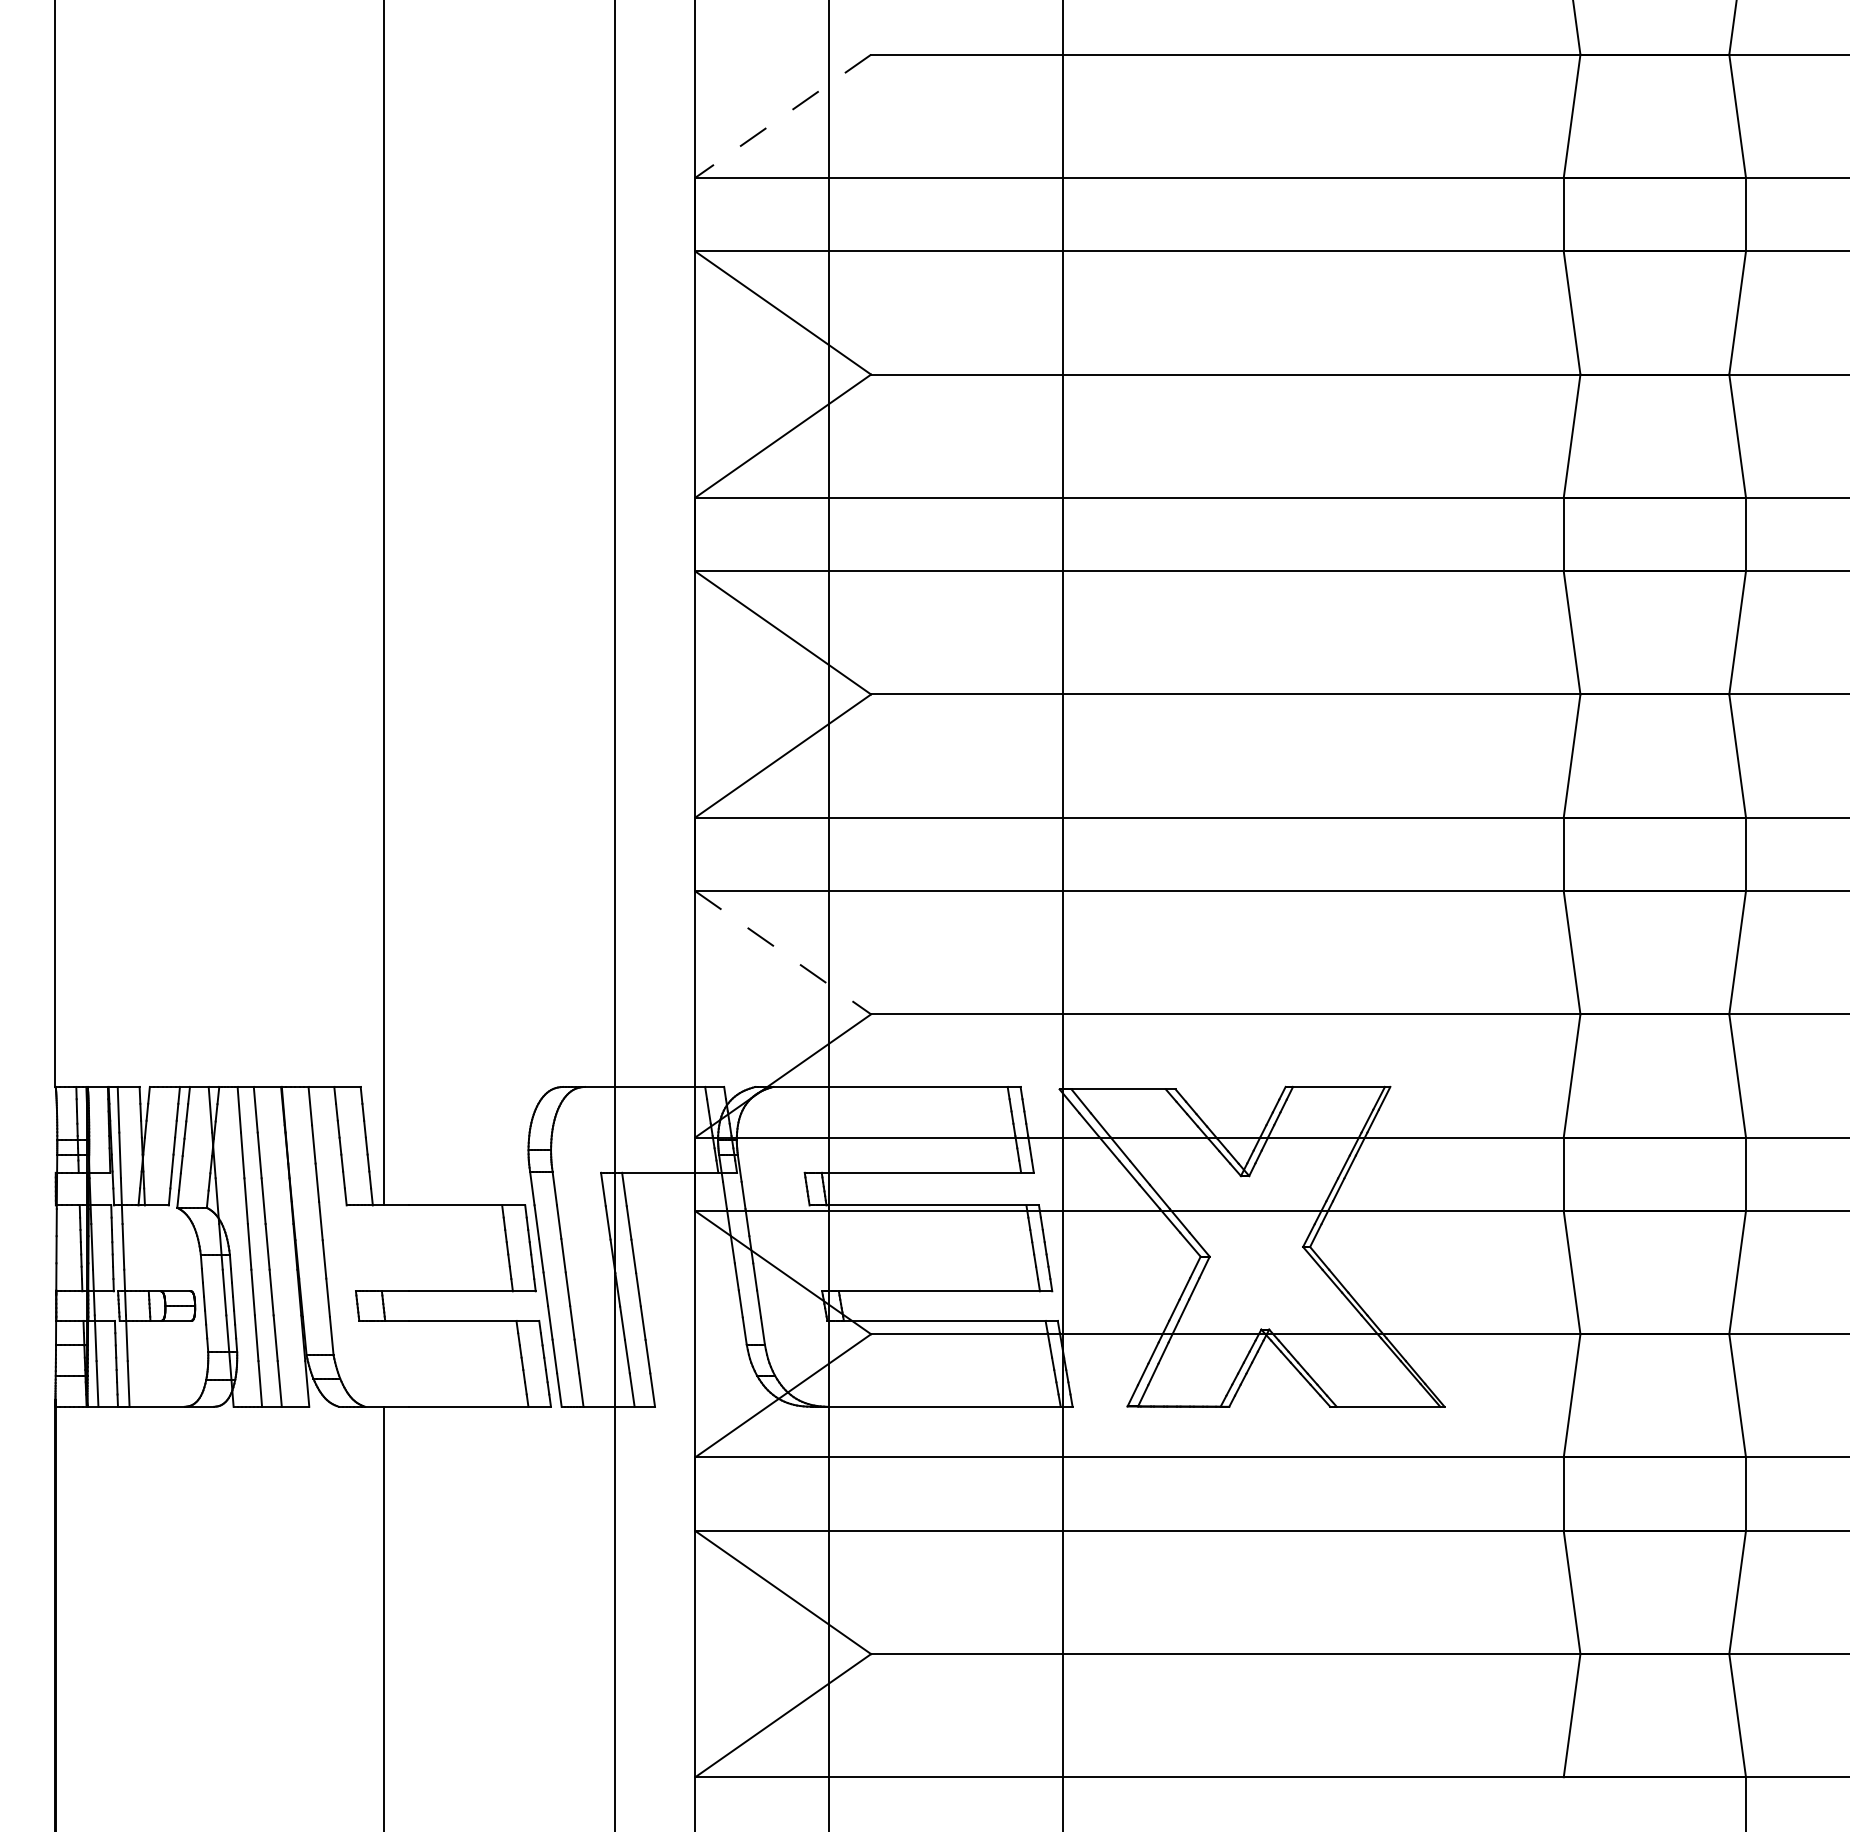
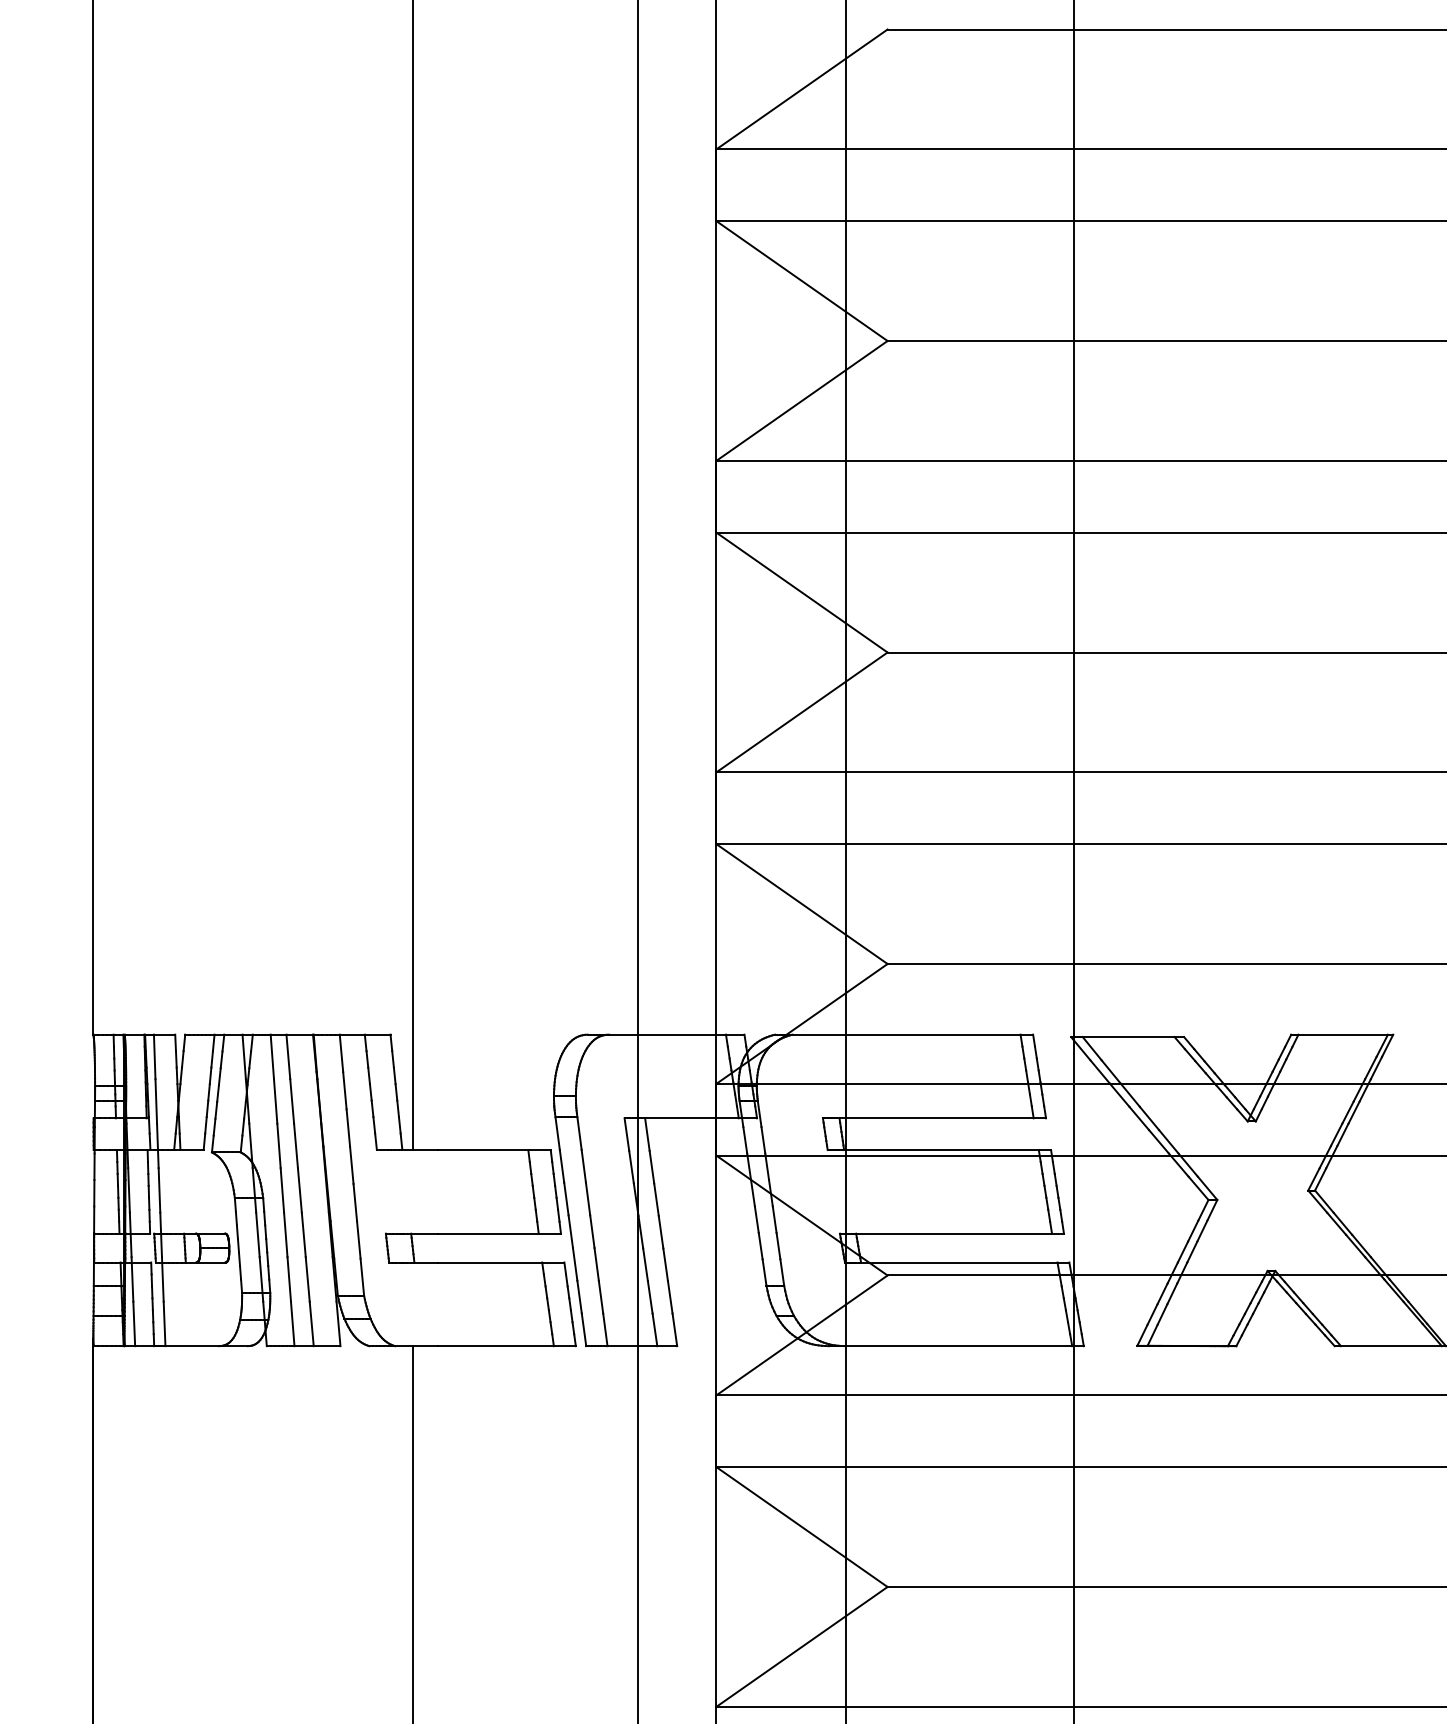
line: (782, 116) -> (801, 89), dashed -> solid
line: (783, 953) -> (802, 904), dashed -> solid

